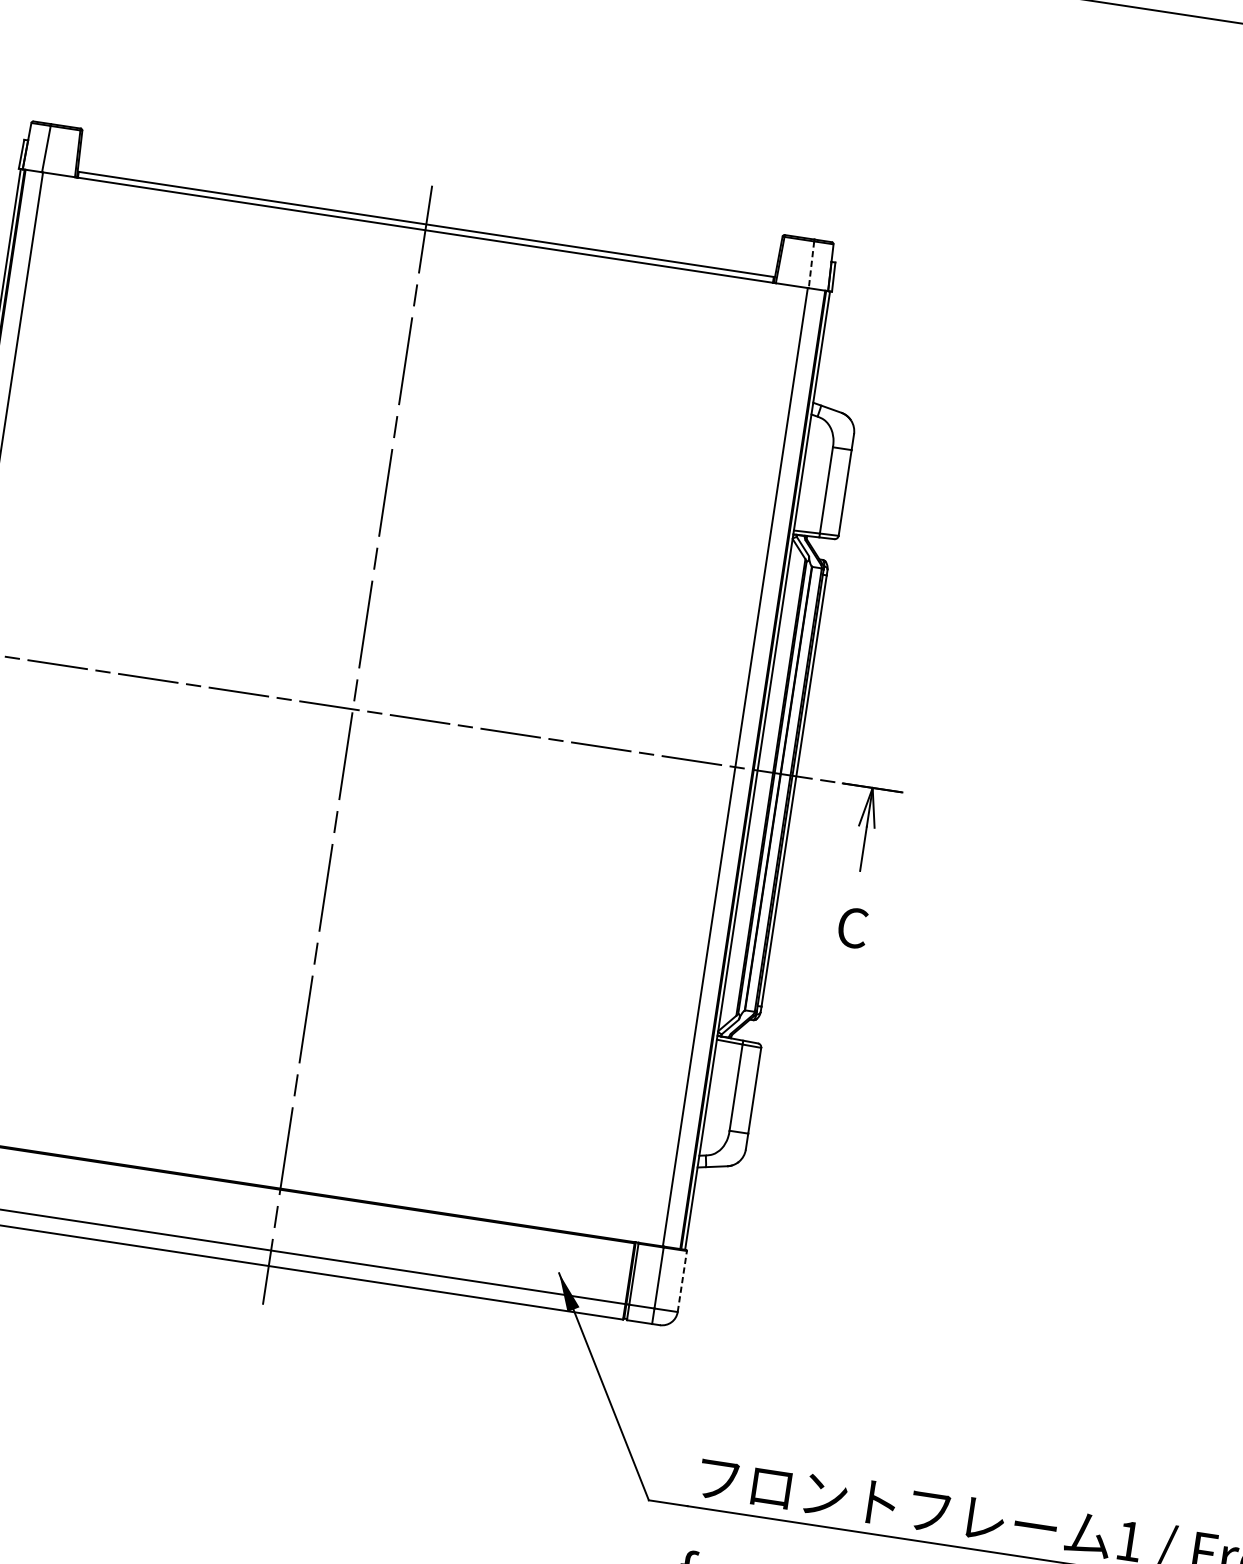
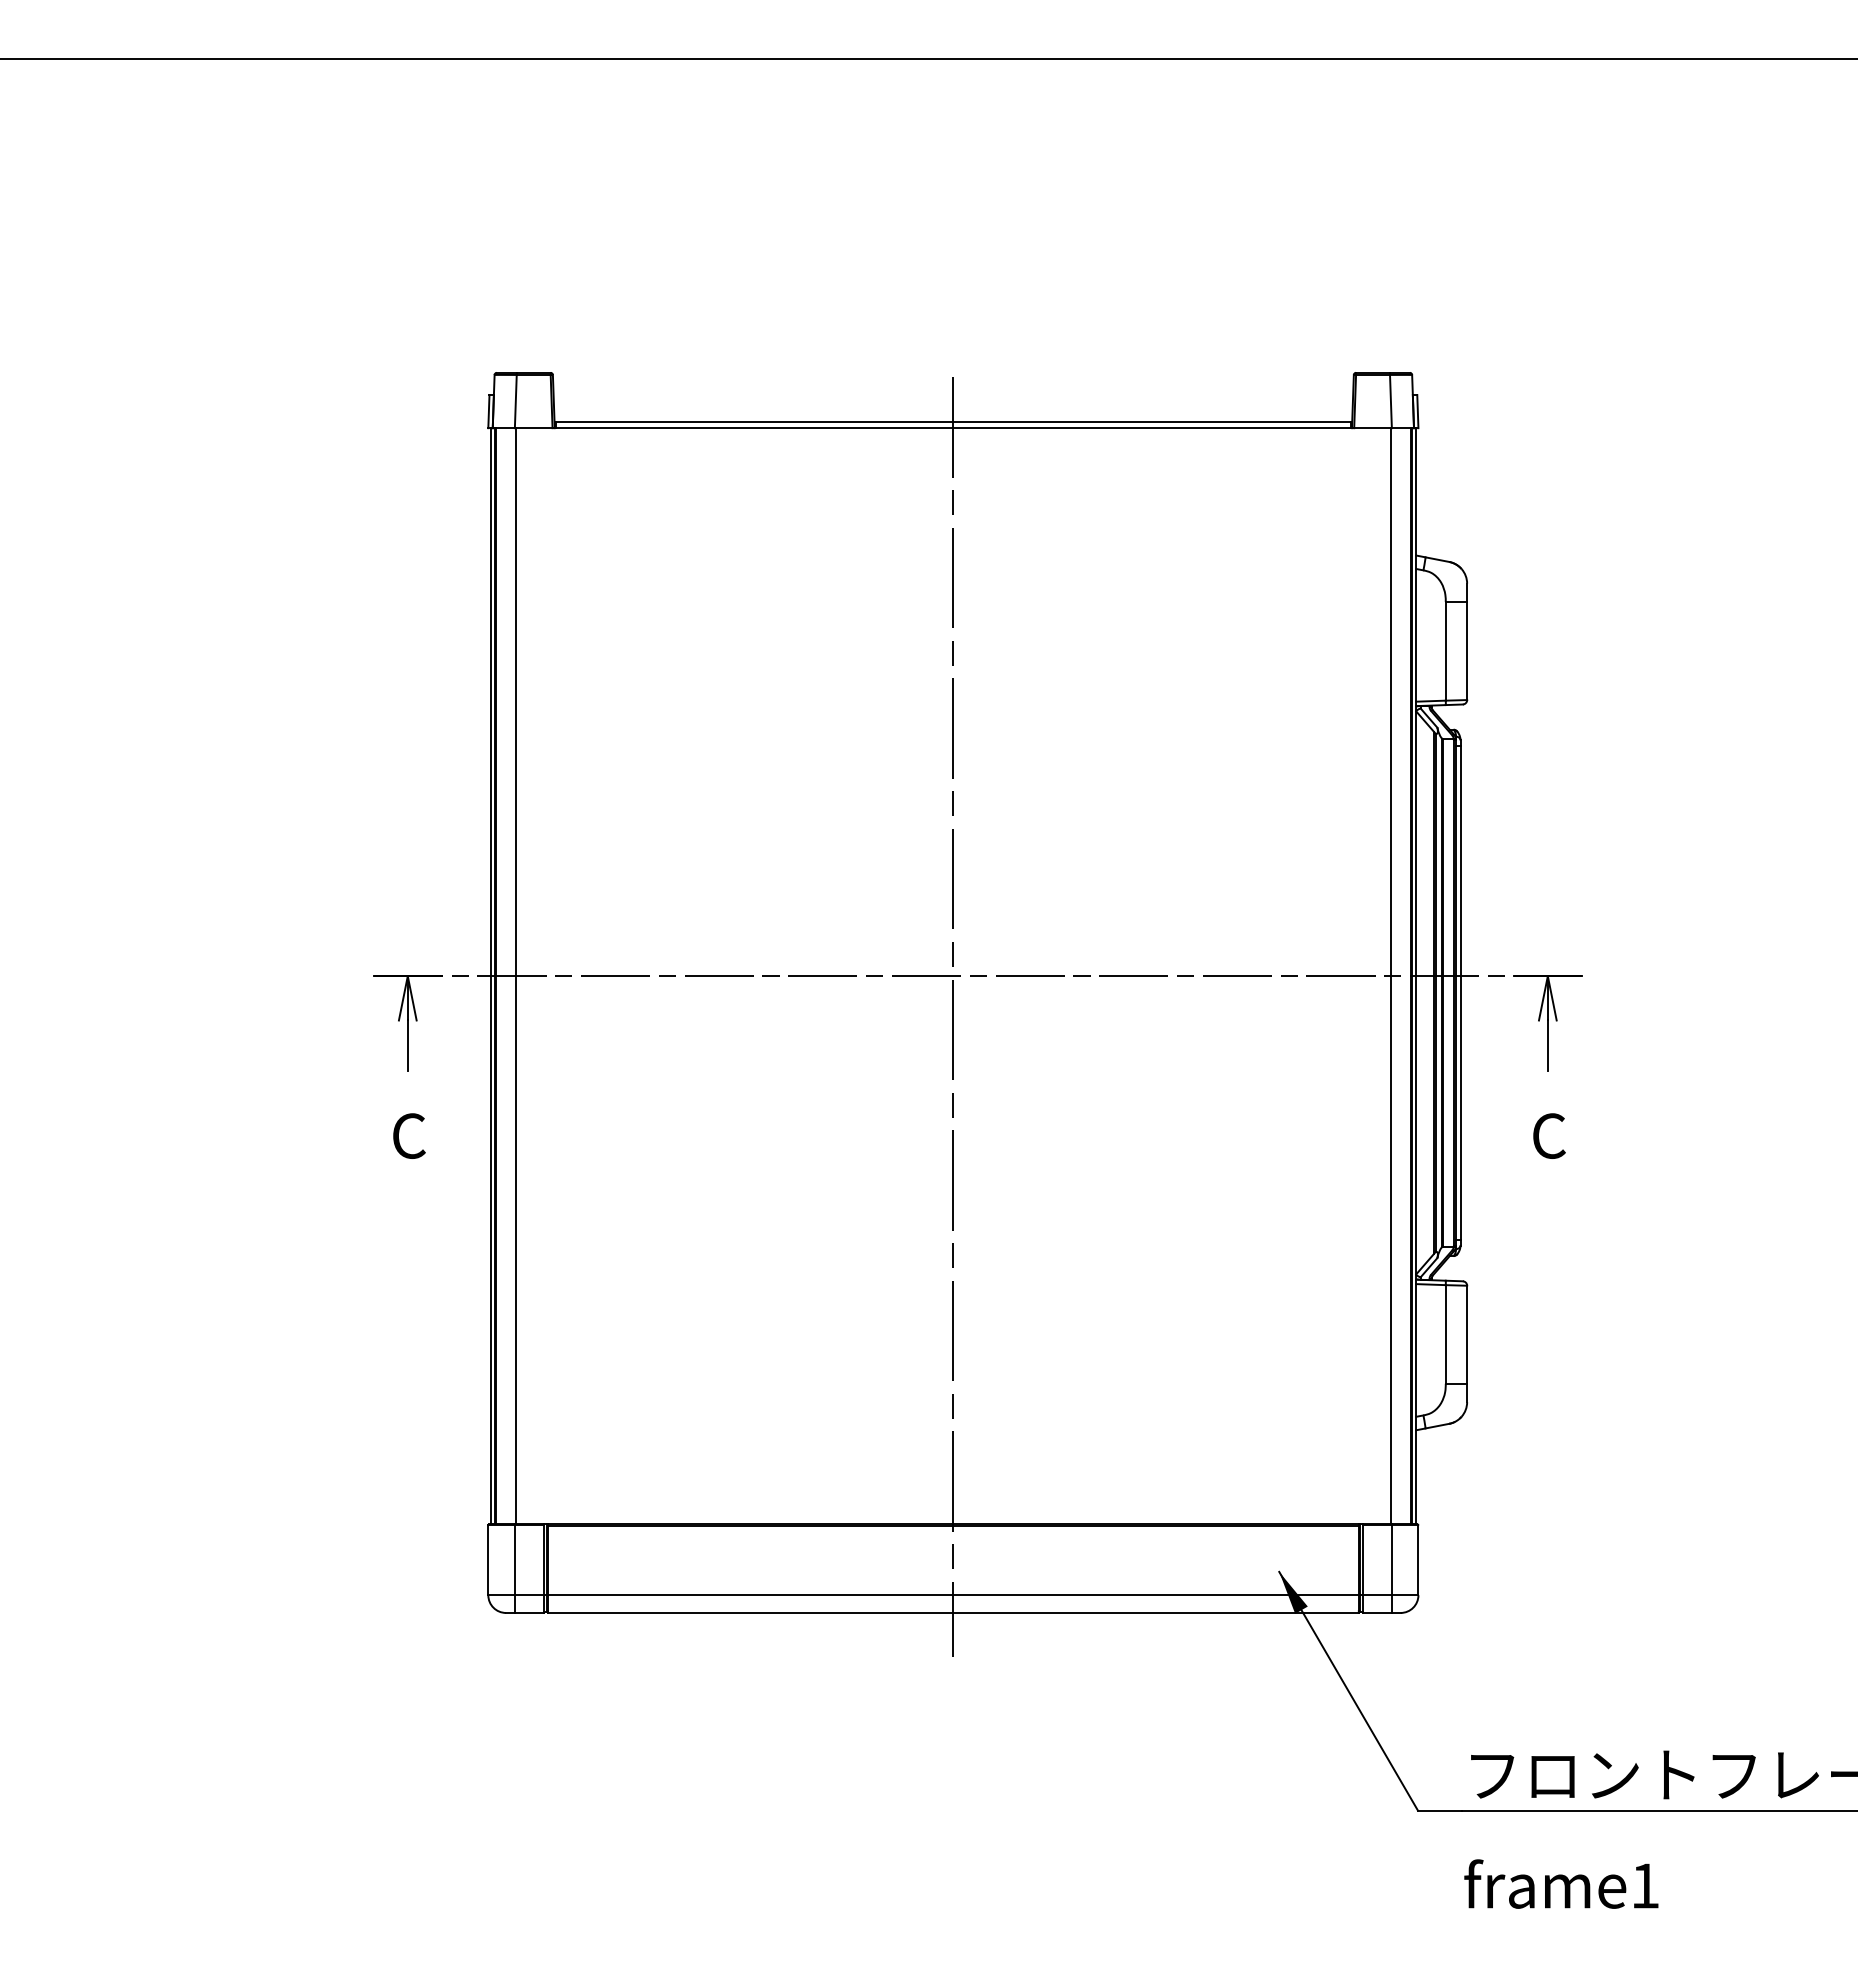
line: (811, 264) -> (1390, 401), dashed -> solid
line: (682, 1281) -> (1418, 1560), dashed -> solid

